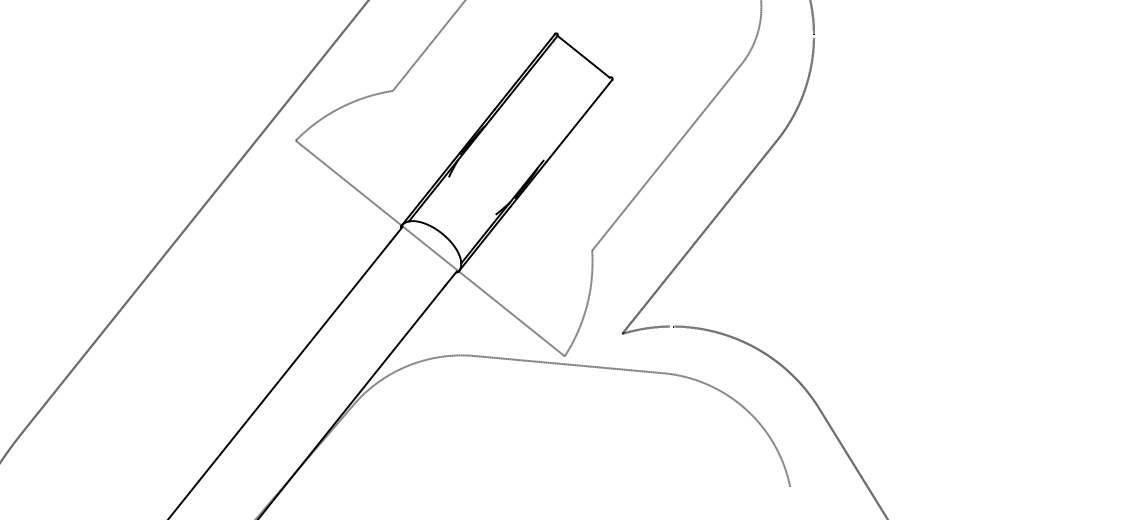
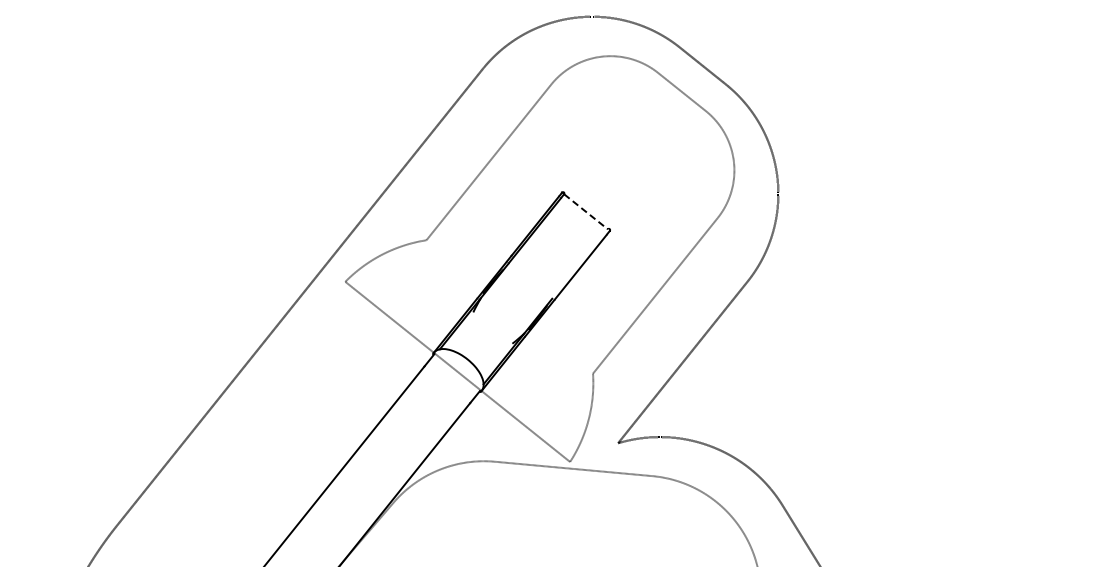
line: (584, 56) -> (586, 211), solid -> dashed

